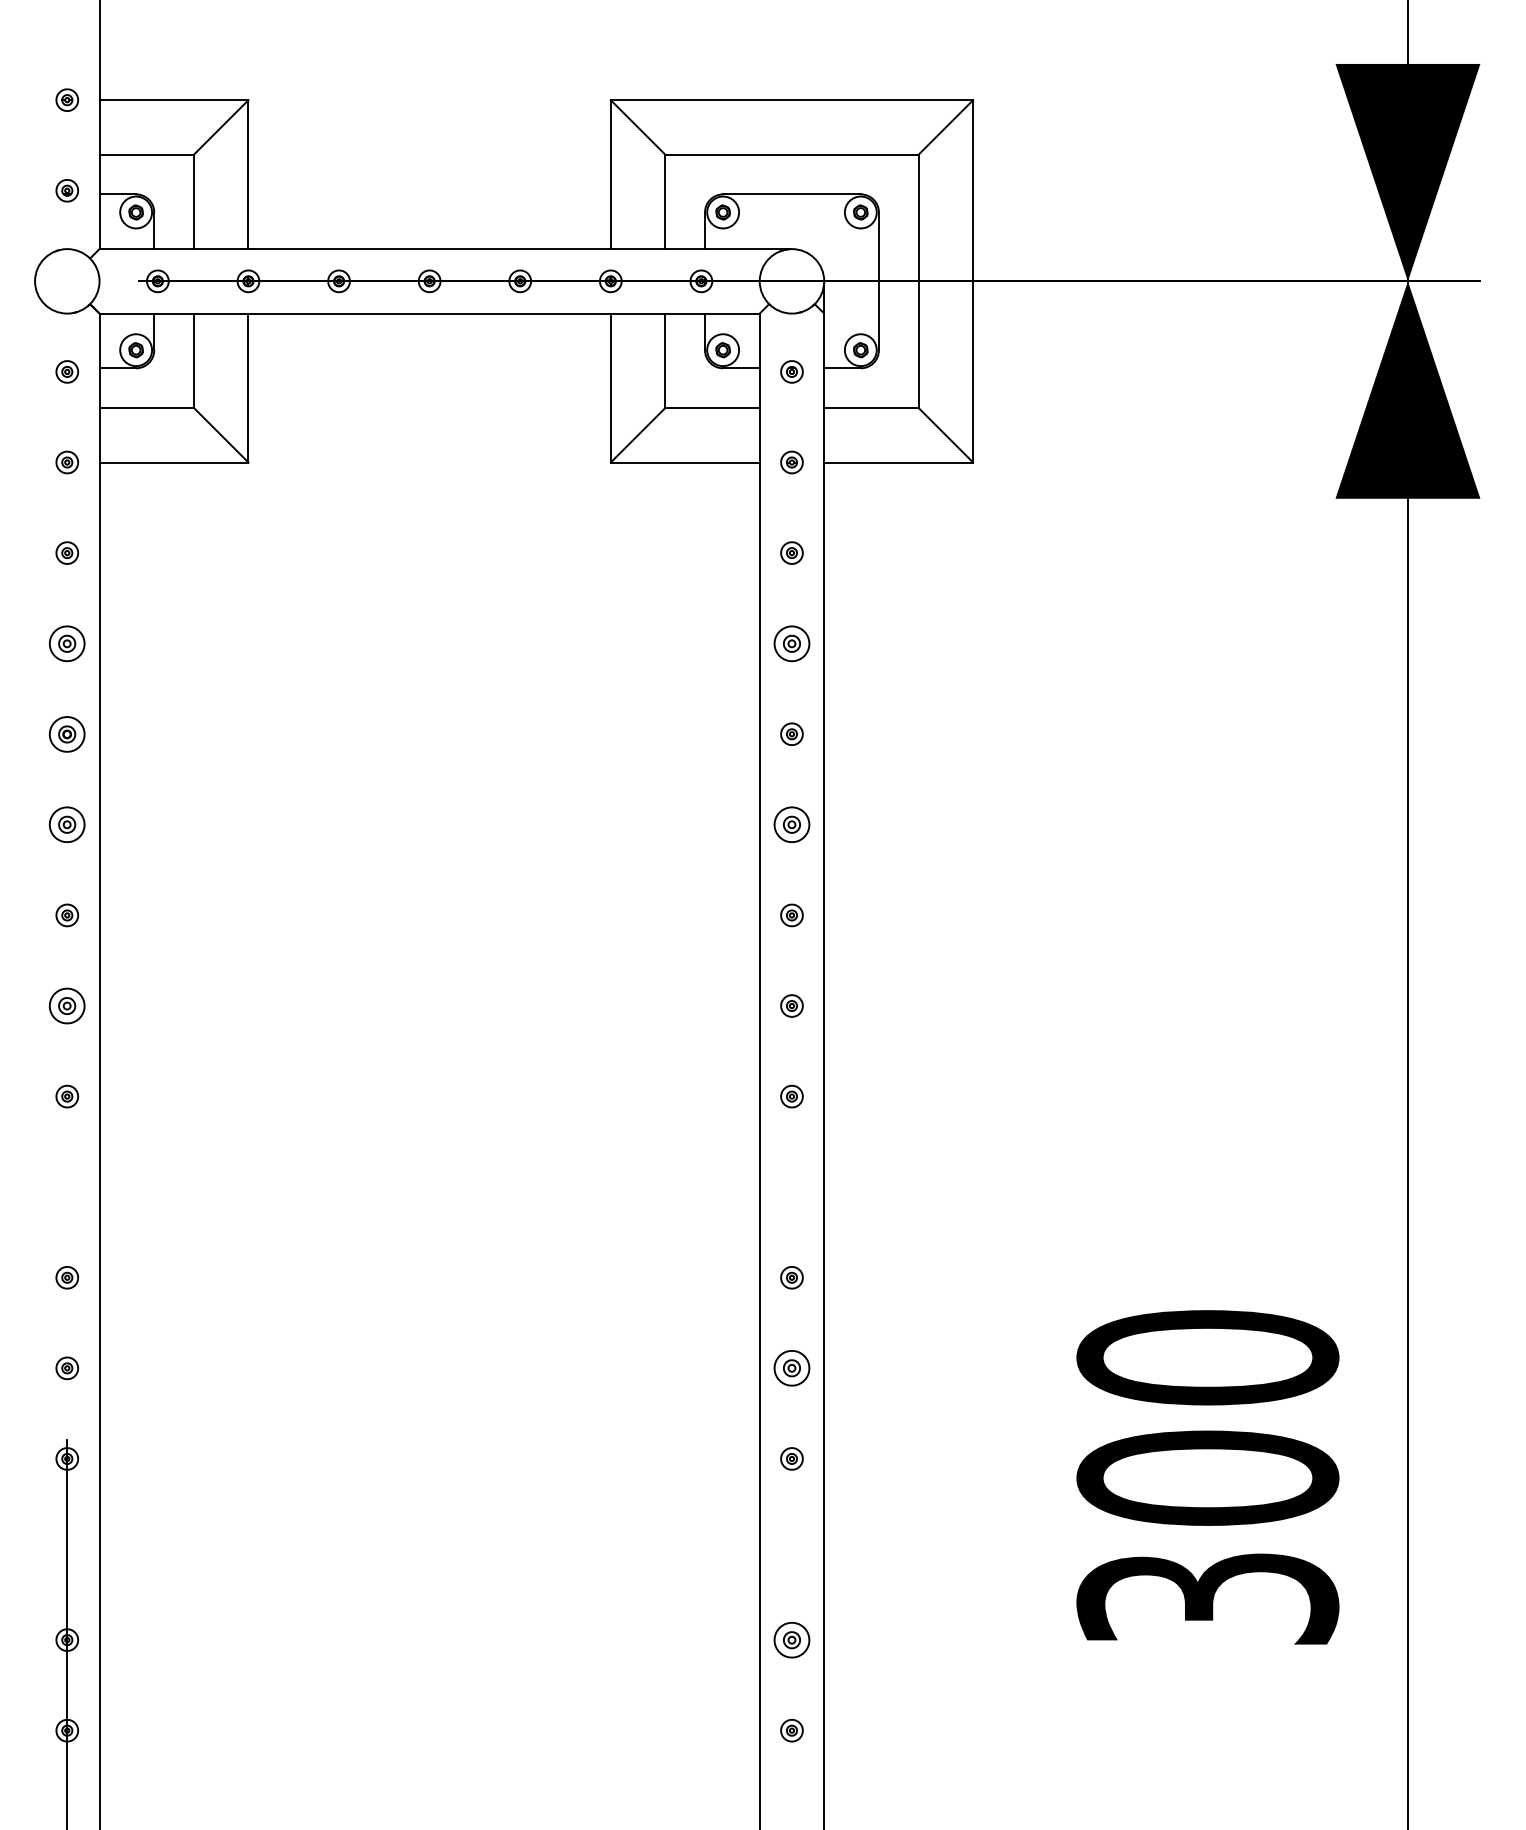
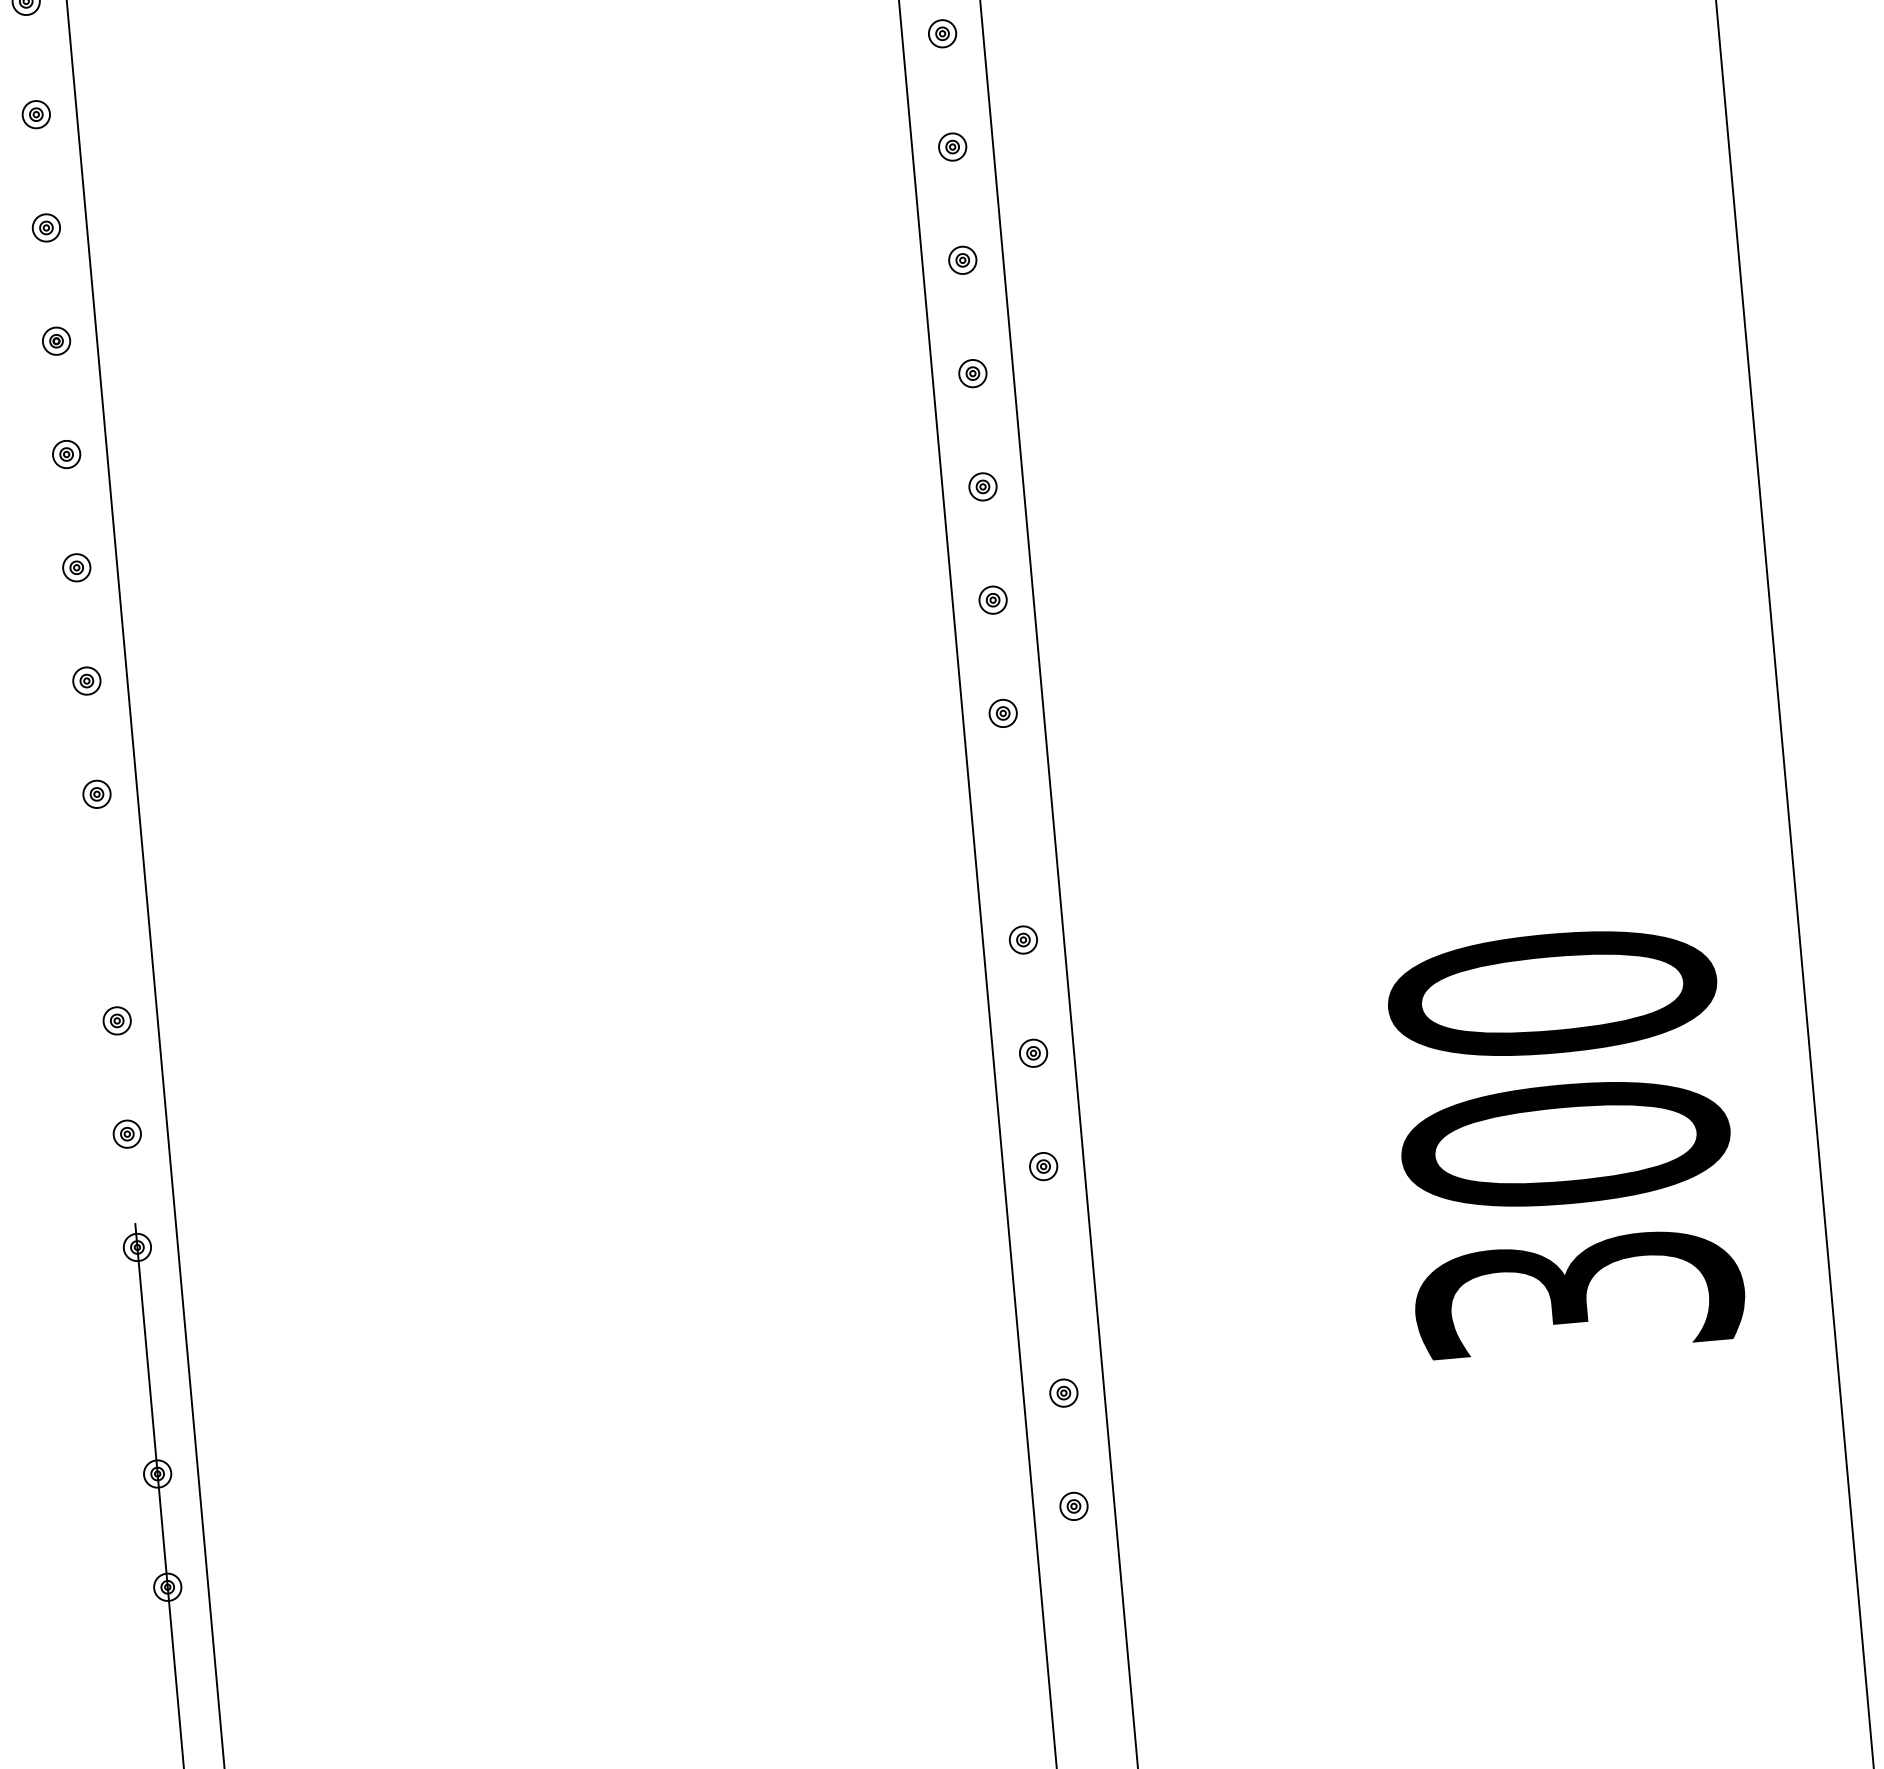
part: (67, 643) -> (46, 227), size x0.62
part: (791, 643) -> (952, 146), size x0.62
part: (67, 733) -> (56, 340), size x0.62
part: (67, 824) -> (66, 454), size x0.62
part: (791, 824) -> (972, 373), size x0.62
part: (67, 1005) -> (87, 680), size x0.62
part: (791, 1368) -> (1032, 1053), size x0.62
part: (791, 1639) -> (1063, 1392), size x0.62

